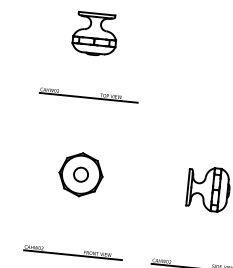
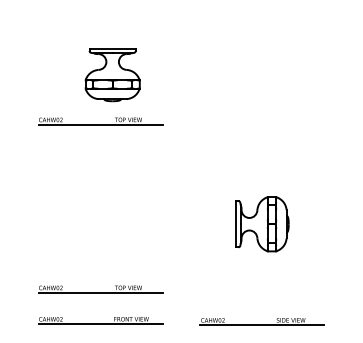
part: (94, 34) -> (112, 75), moved
part: (80, 174) -> (100, 221), removed
part: (75, 228) -> (100, 289), added

